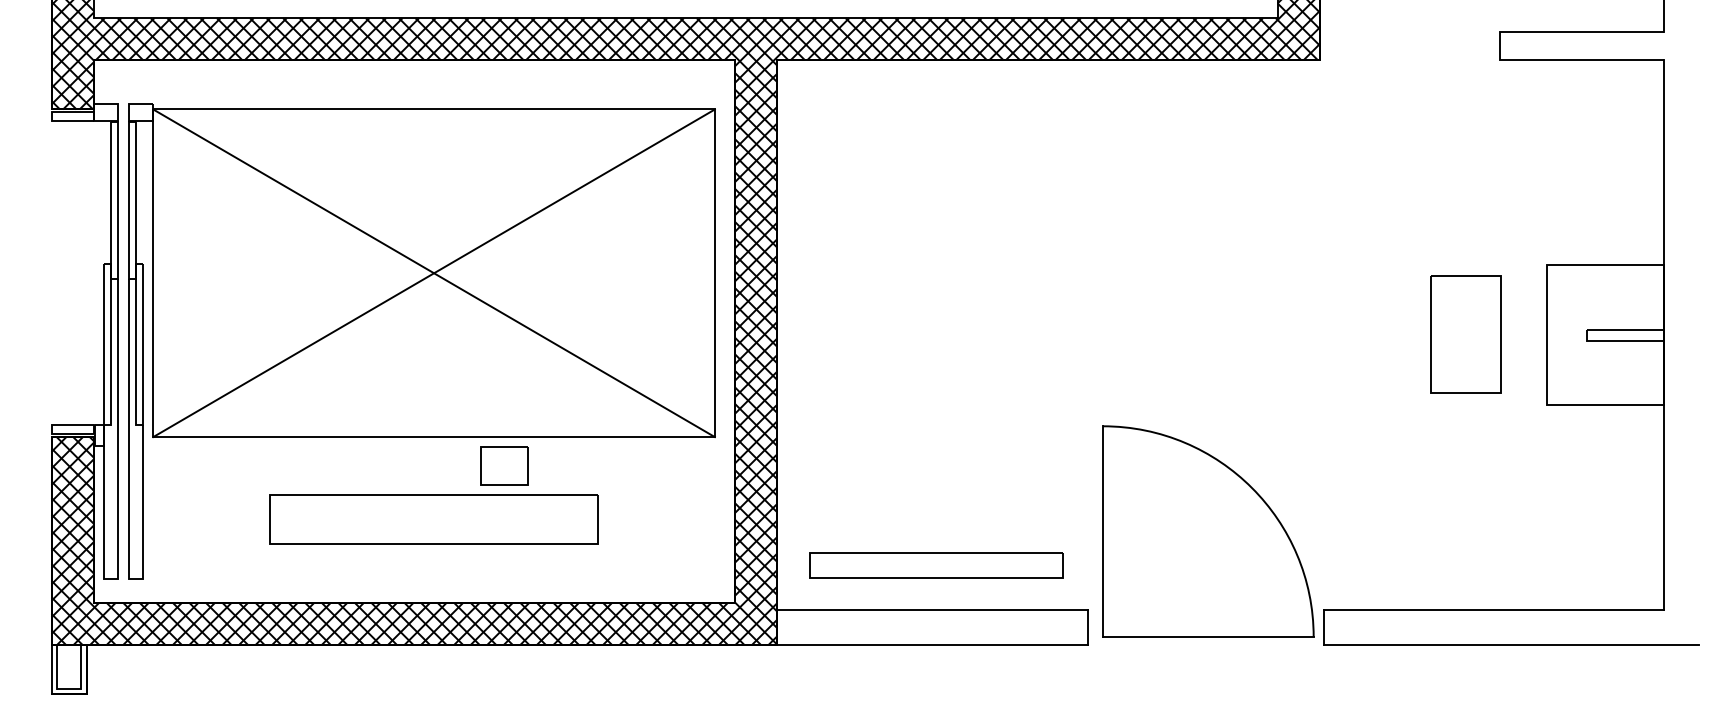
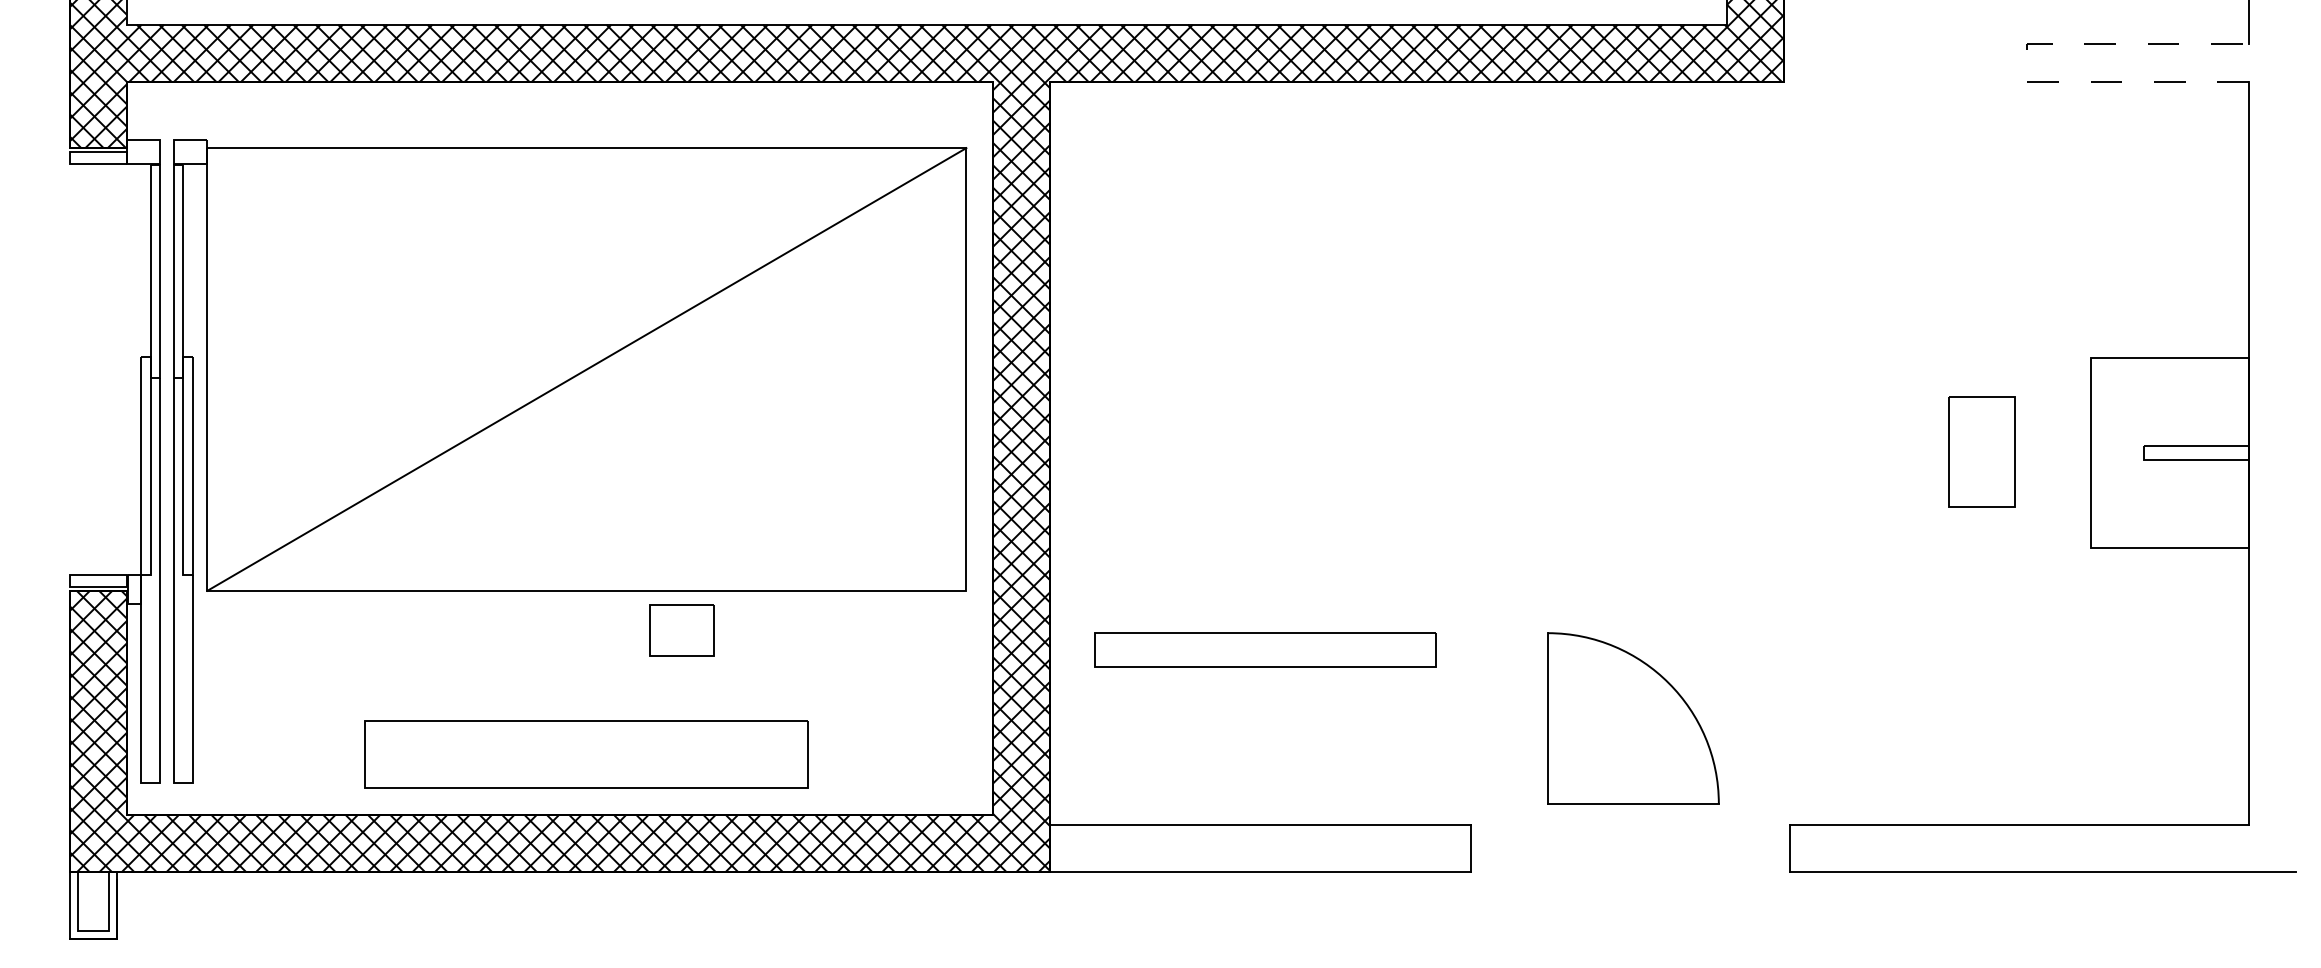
line: (1499, 45) -> (2026, 61), solid -> dashed
line: (433, 273) -> (586, 369), removed
part: (1465, 334) -> (1980, 452), size x0.7
part: (433, 519) -> (586, 754), moved
part: (1208, 531) -> (1633, 718), size x0.6
part: (936, 565) -> (1265, 650), moved

